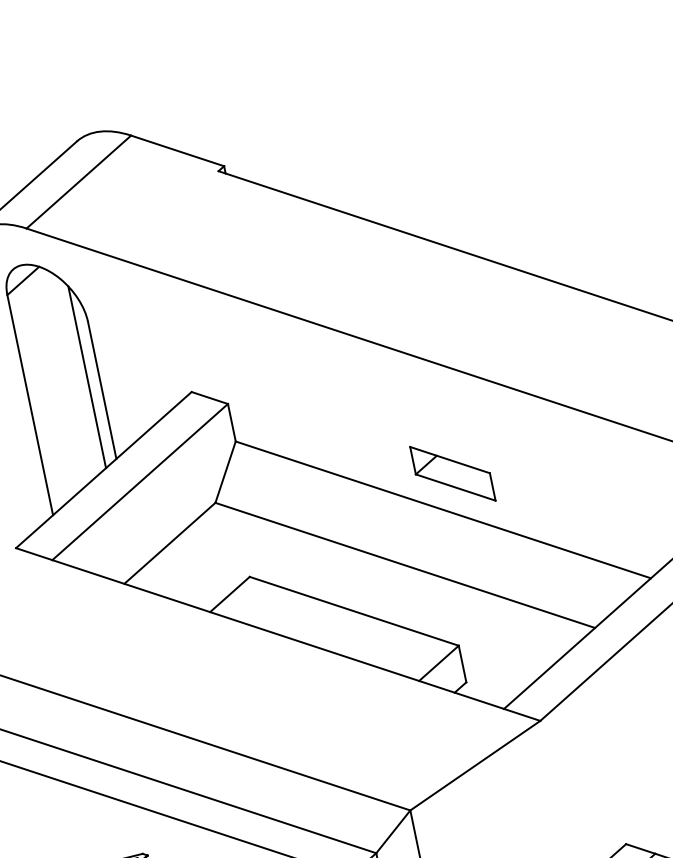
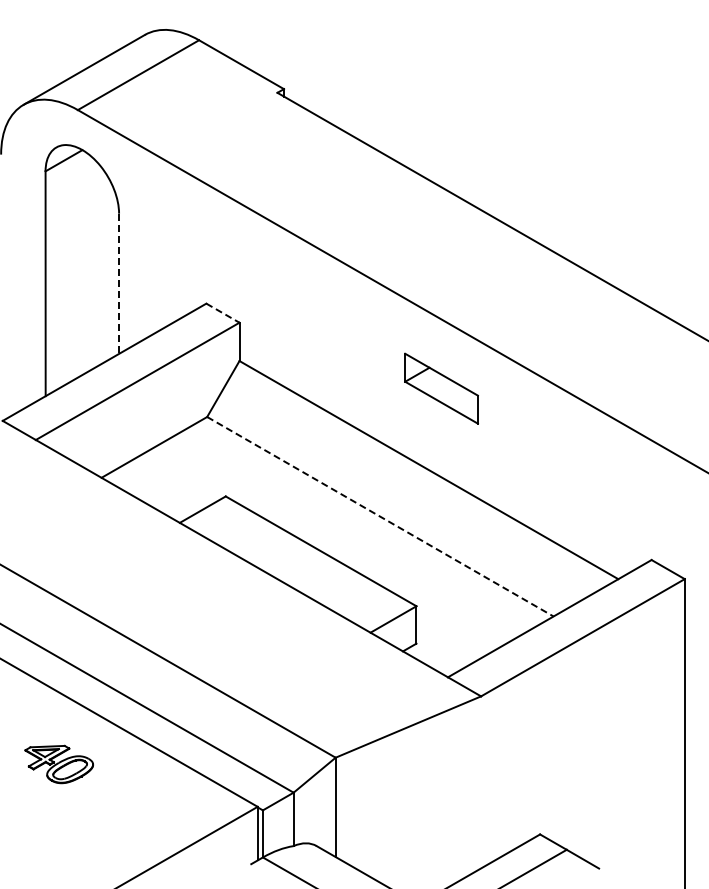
line: (87, 376) -> (107, 267), removed
line: (102, 390) -> (119, 284), solid -> dashed
line: (210, 398) -> (223, 313), solid -> dashed
part: (452, 473) -> (441, 388), moved
line: (405, 565) -> (380, 516), solid -> dashed

